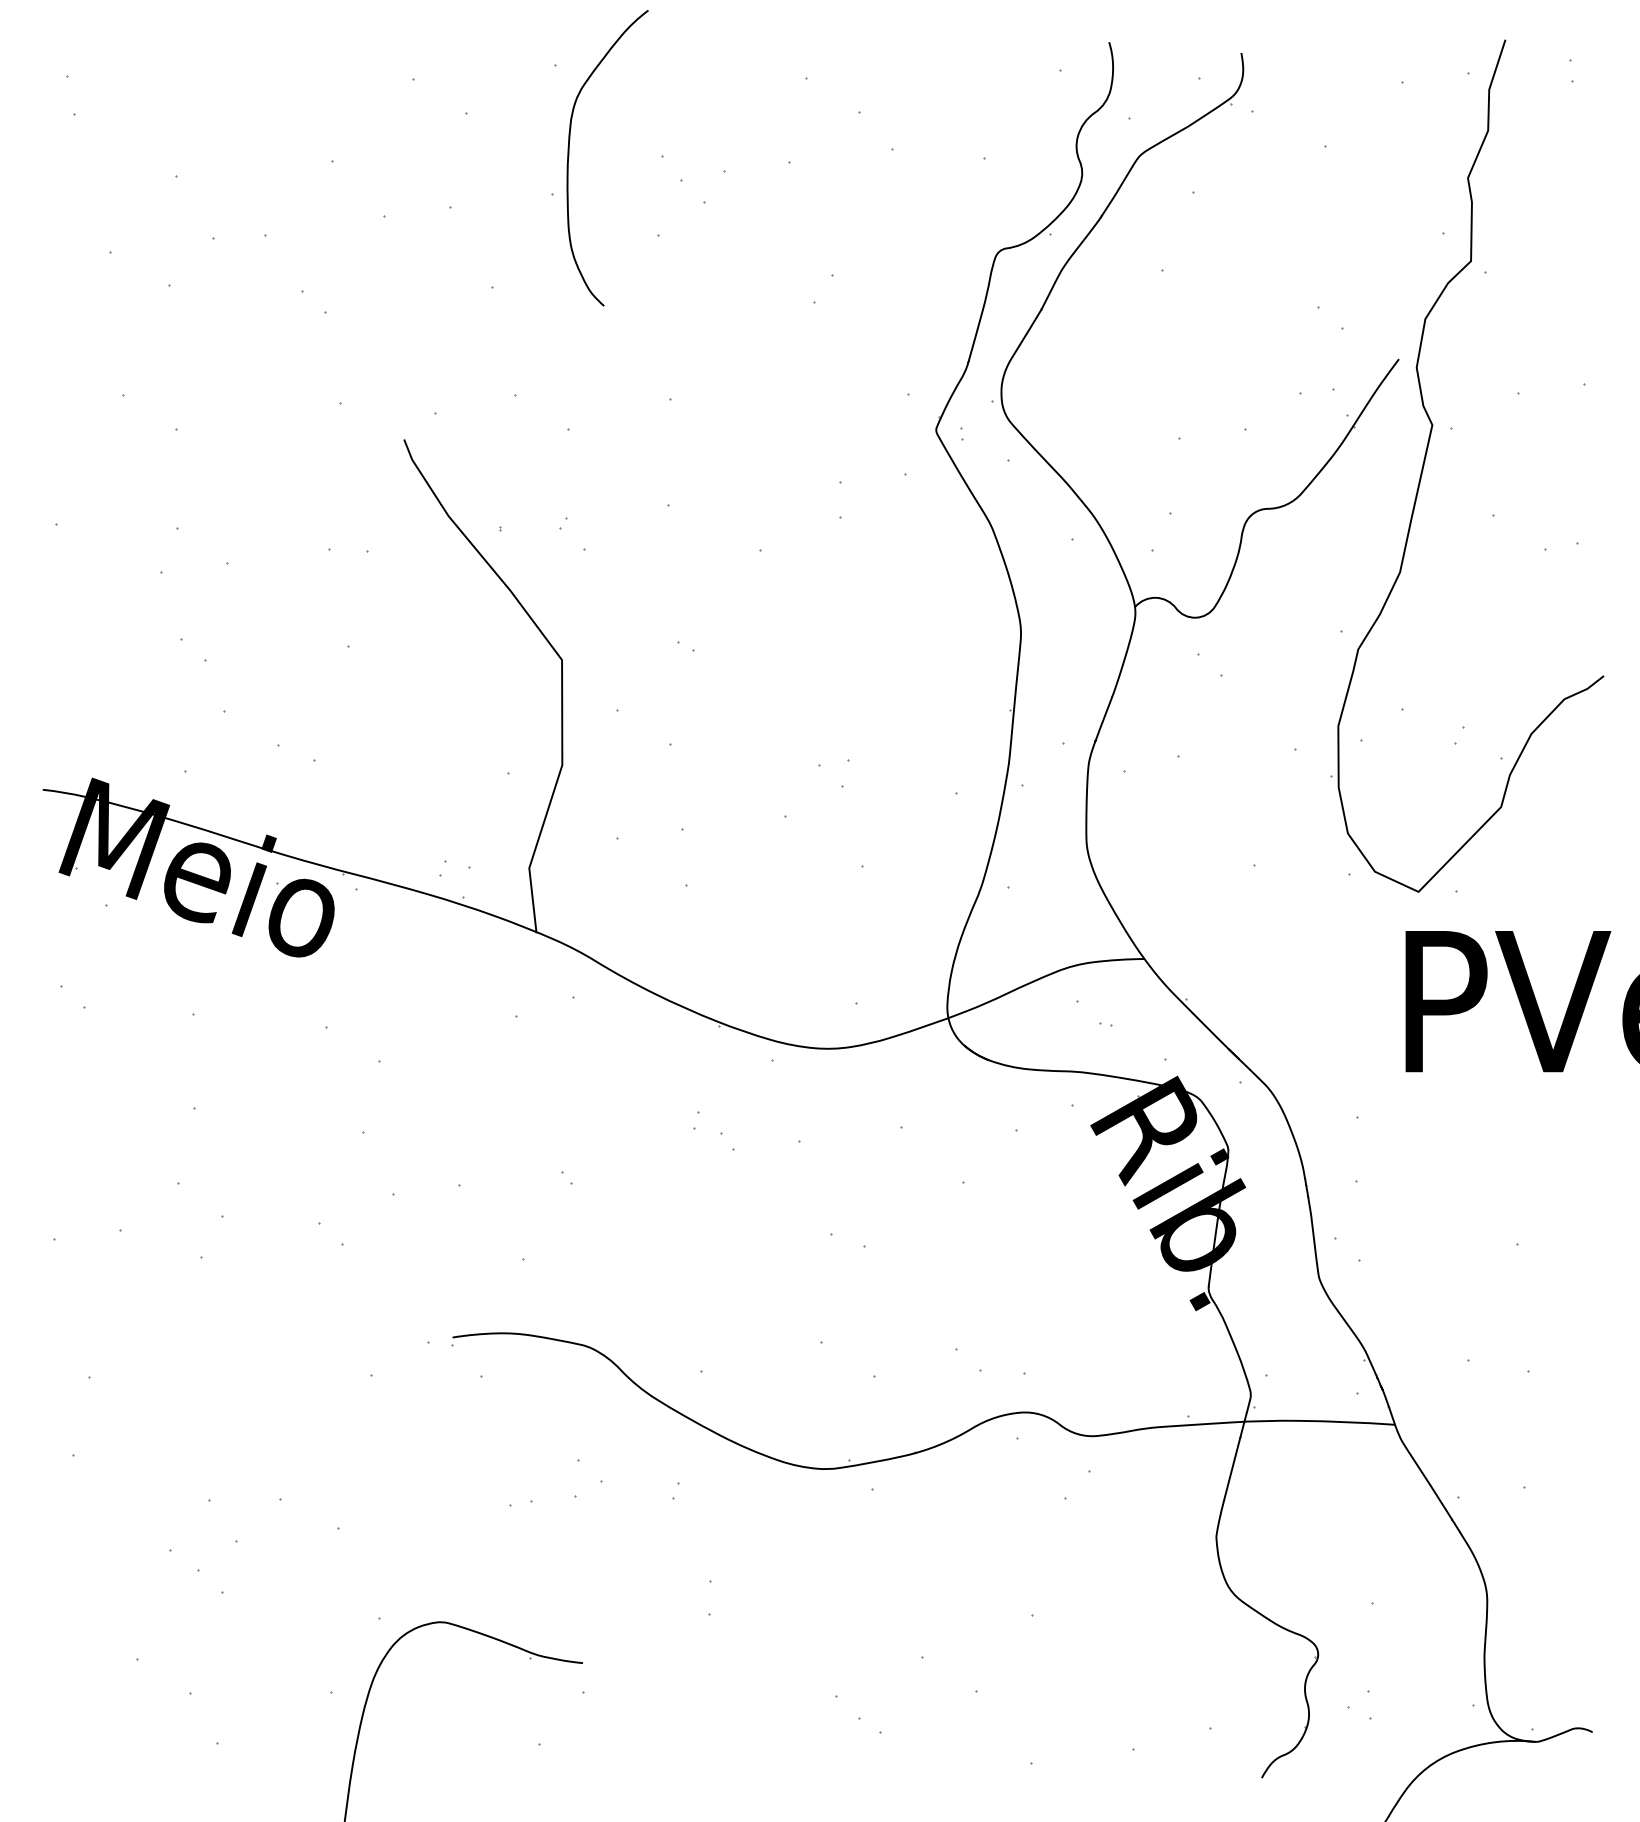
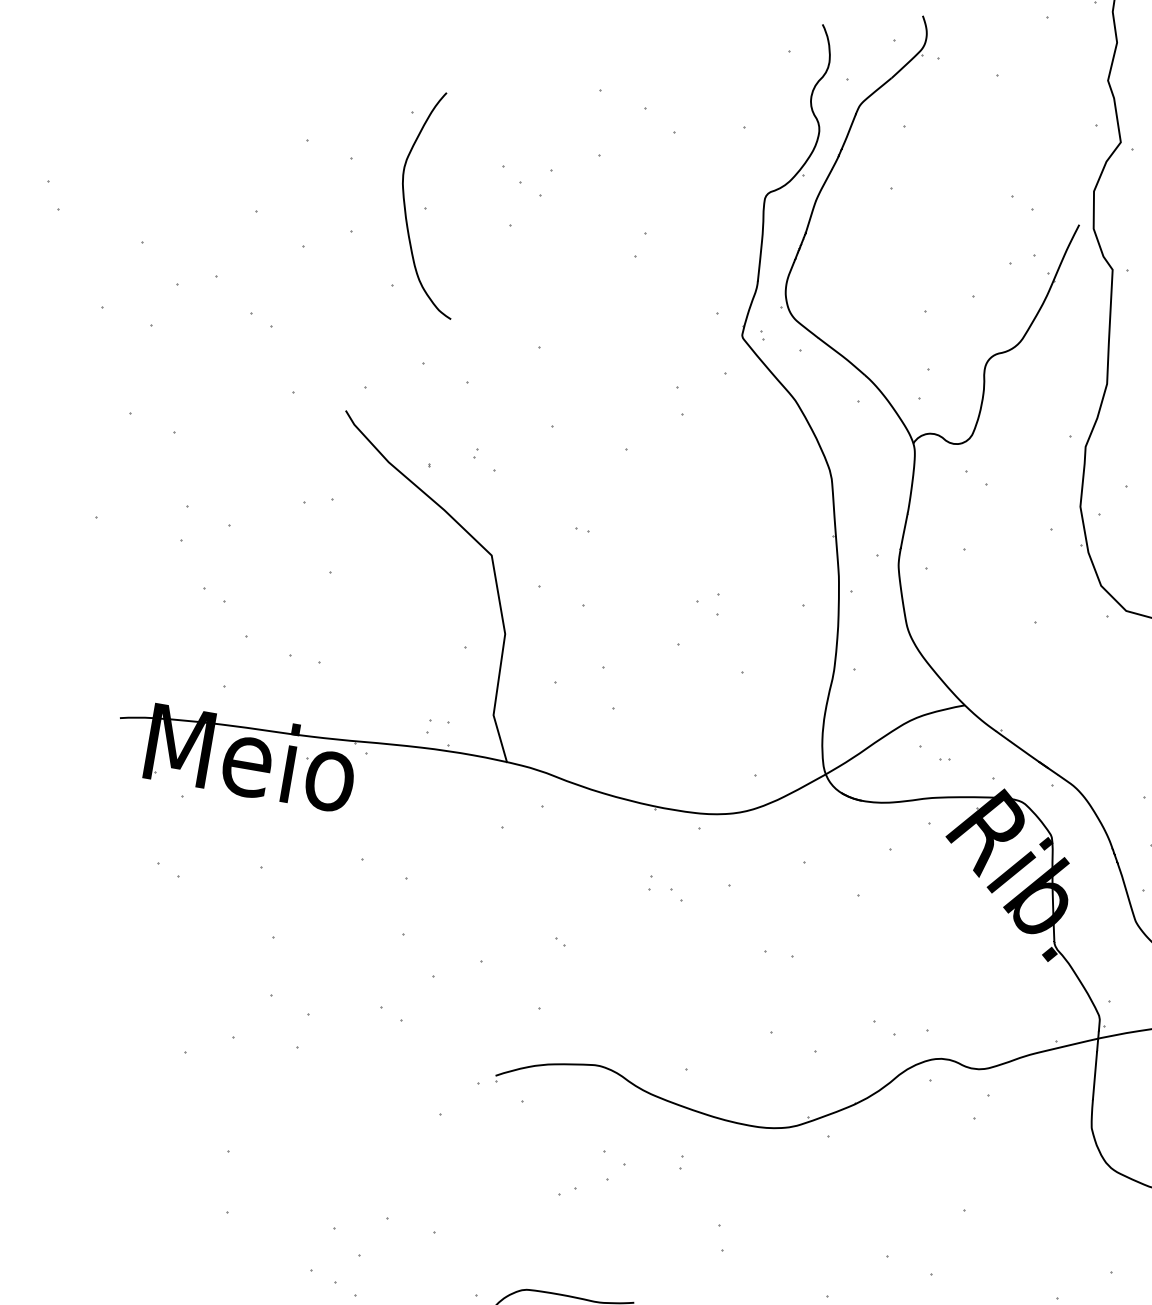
curve: (569, 157) -> (406, 212), moved

